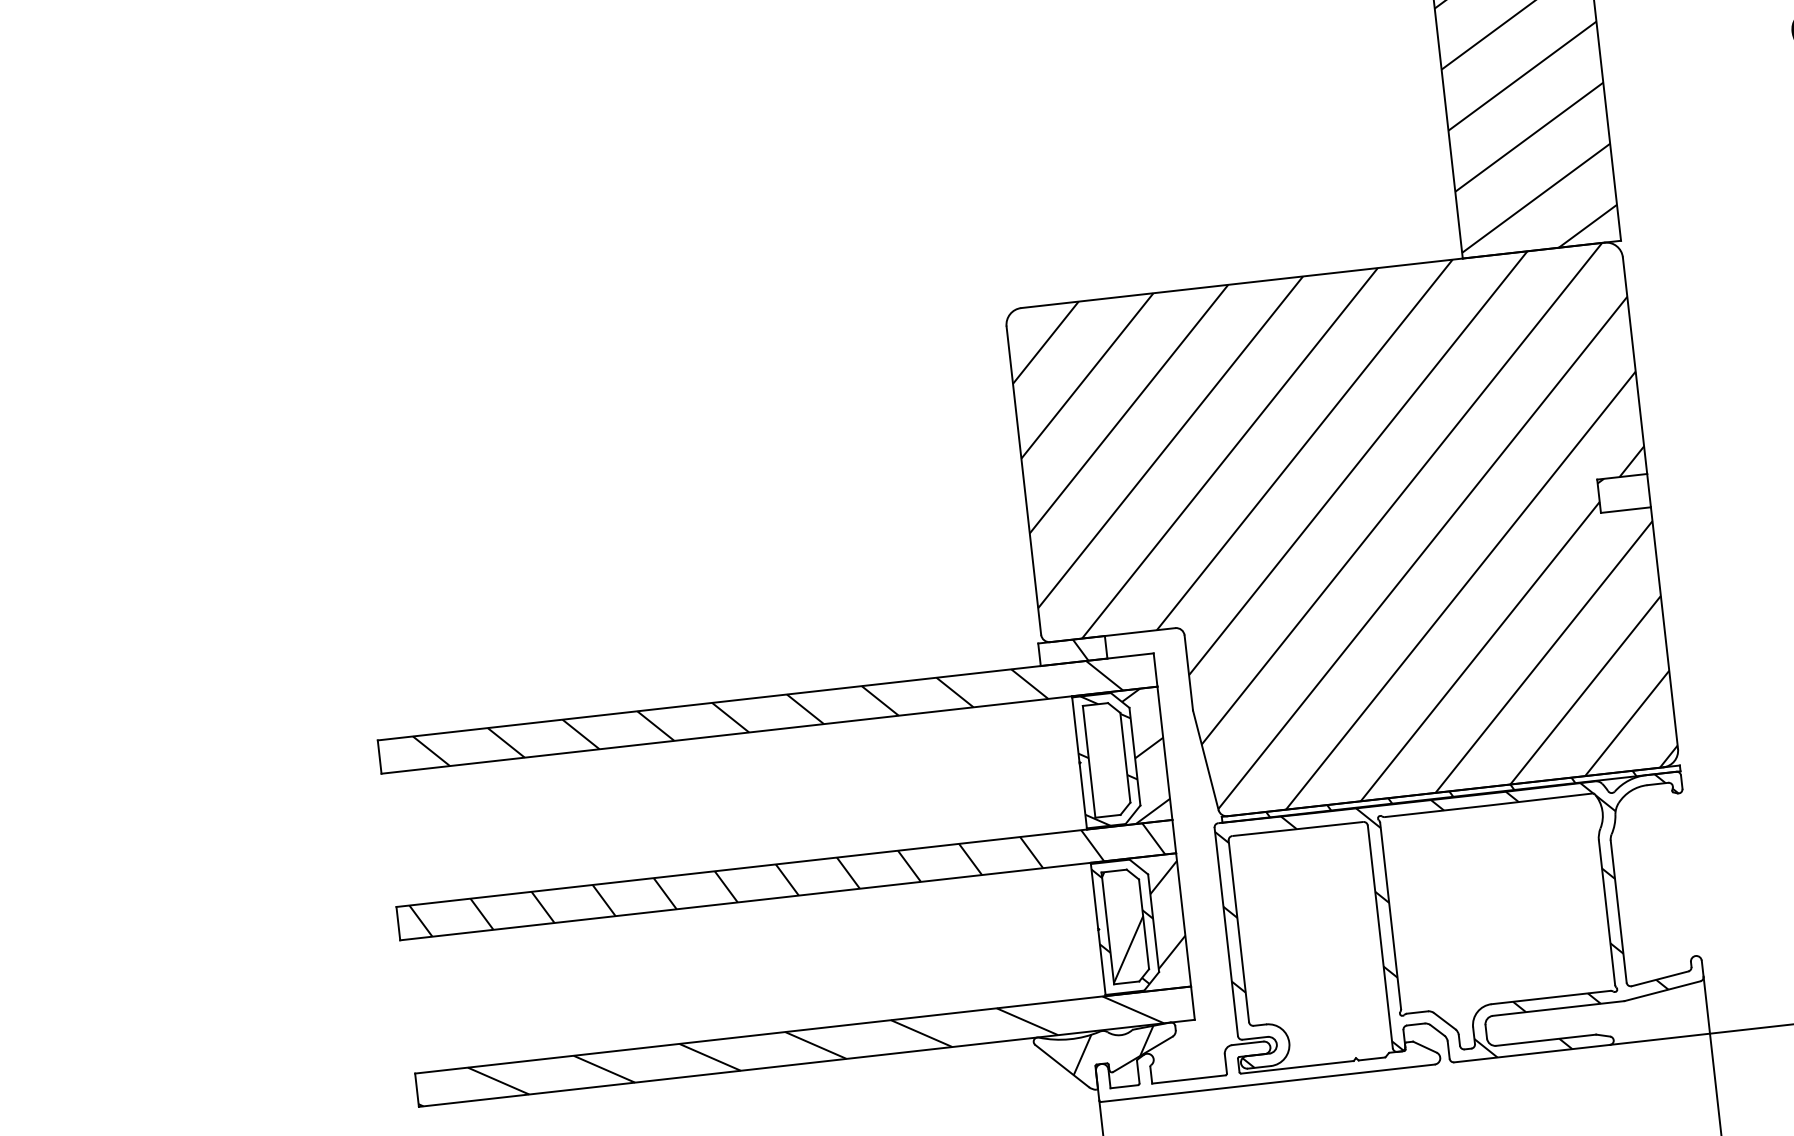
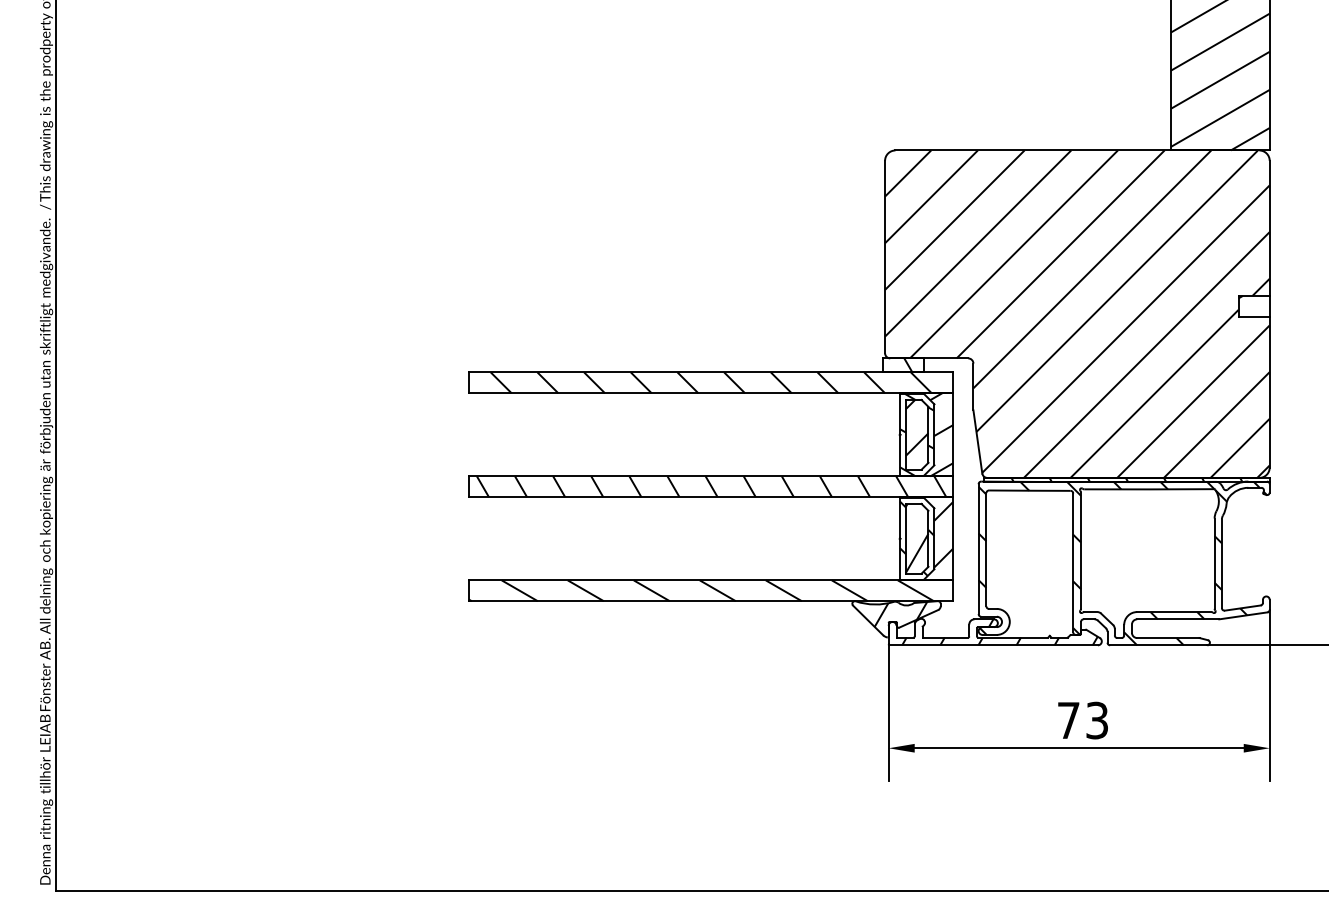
hatch: (1104, 748) -> (916, 427), added
hatch: (1274, 1061) -> (999, 632), added

